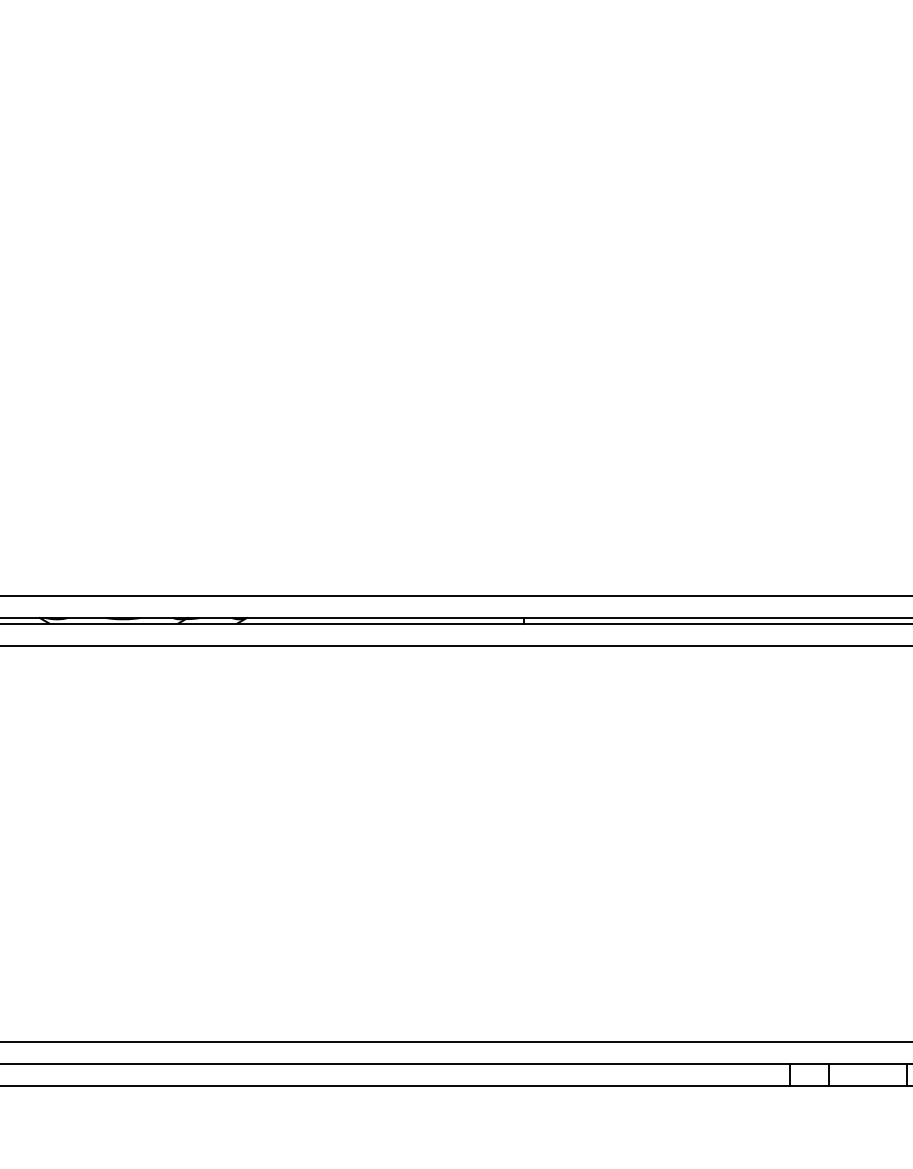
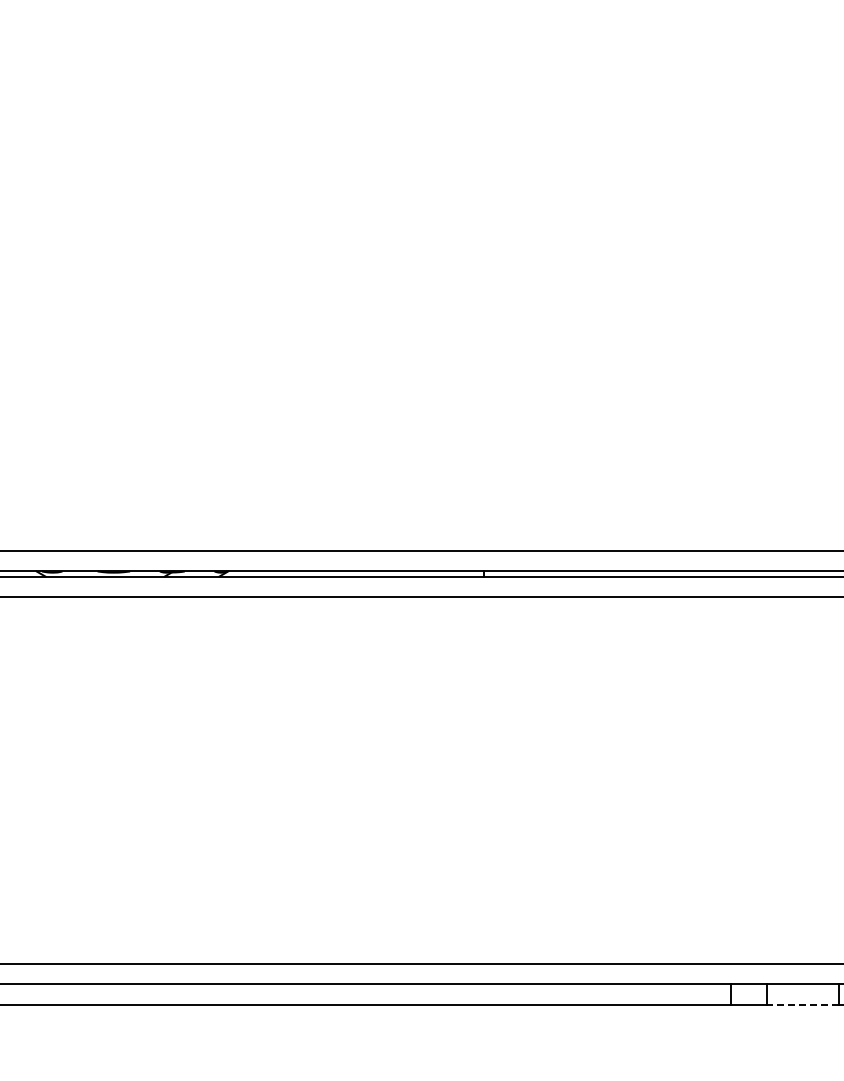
line: (867, 1086) -> (802, 1004), solid -> dashed

